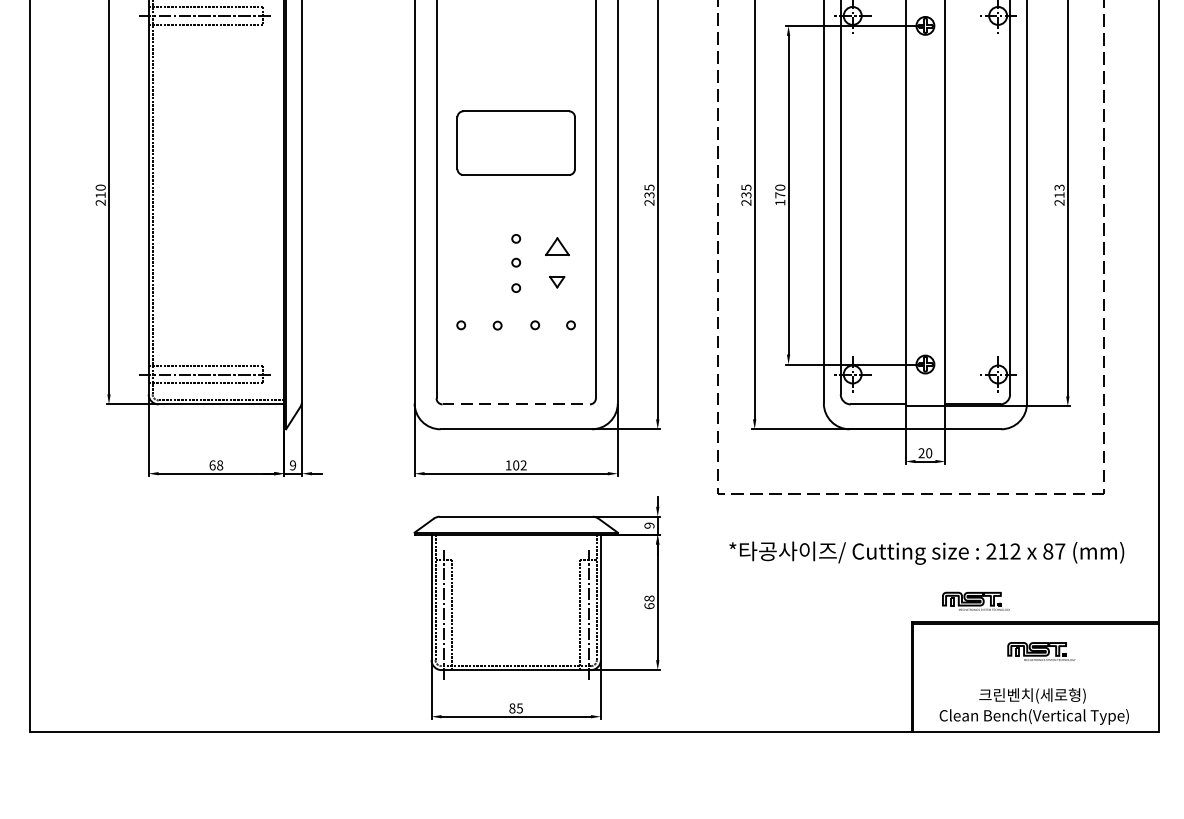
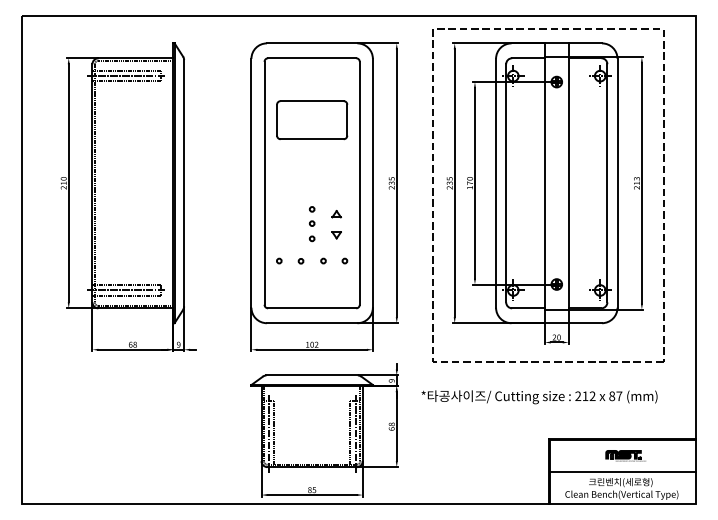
part: (516, 143) -> (312, 120), moved
part: (556, 247) -> (336, 214), size x0.62
line: (516, 404) -> (312, 308), dashed -> solid
text: (926, 553) -> (539, 397), moved
part: (975, 600) -> (586, 425), removed
line: (1035, 677) -> (622, 471), added

